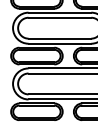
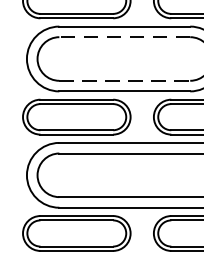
line: (59, 17) -> (123, 36), solid -> dashed
line: (60, 38) -> (125, 80), solid -> dashed

